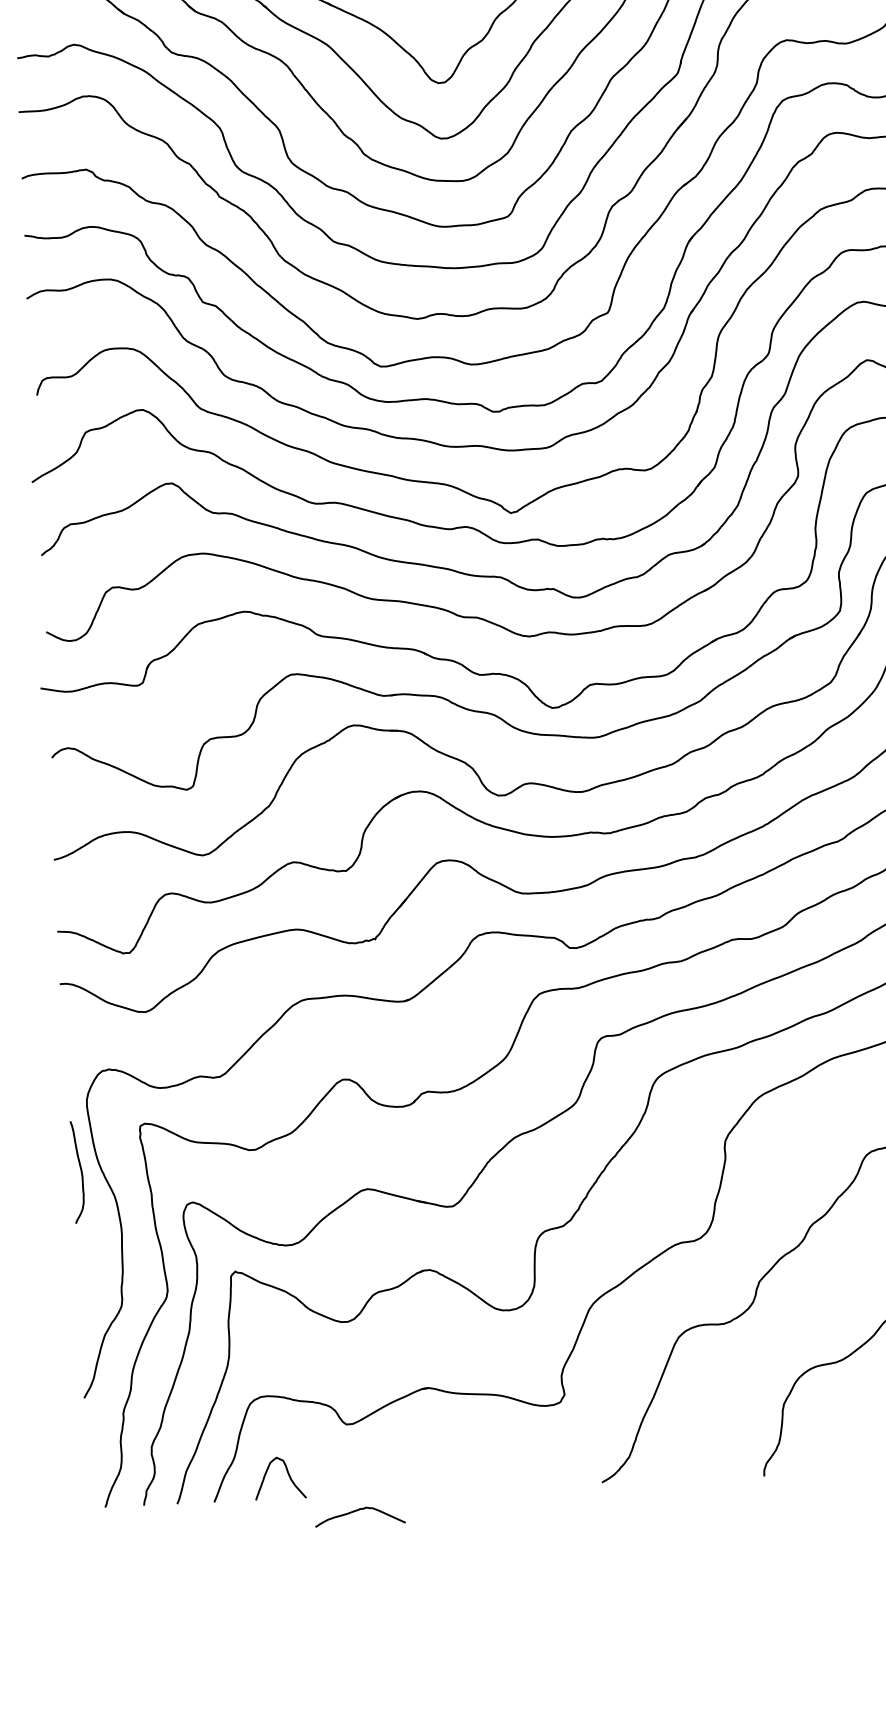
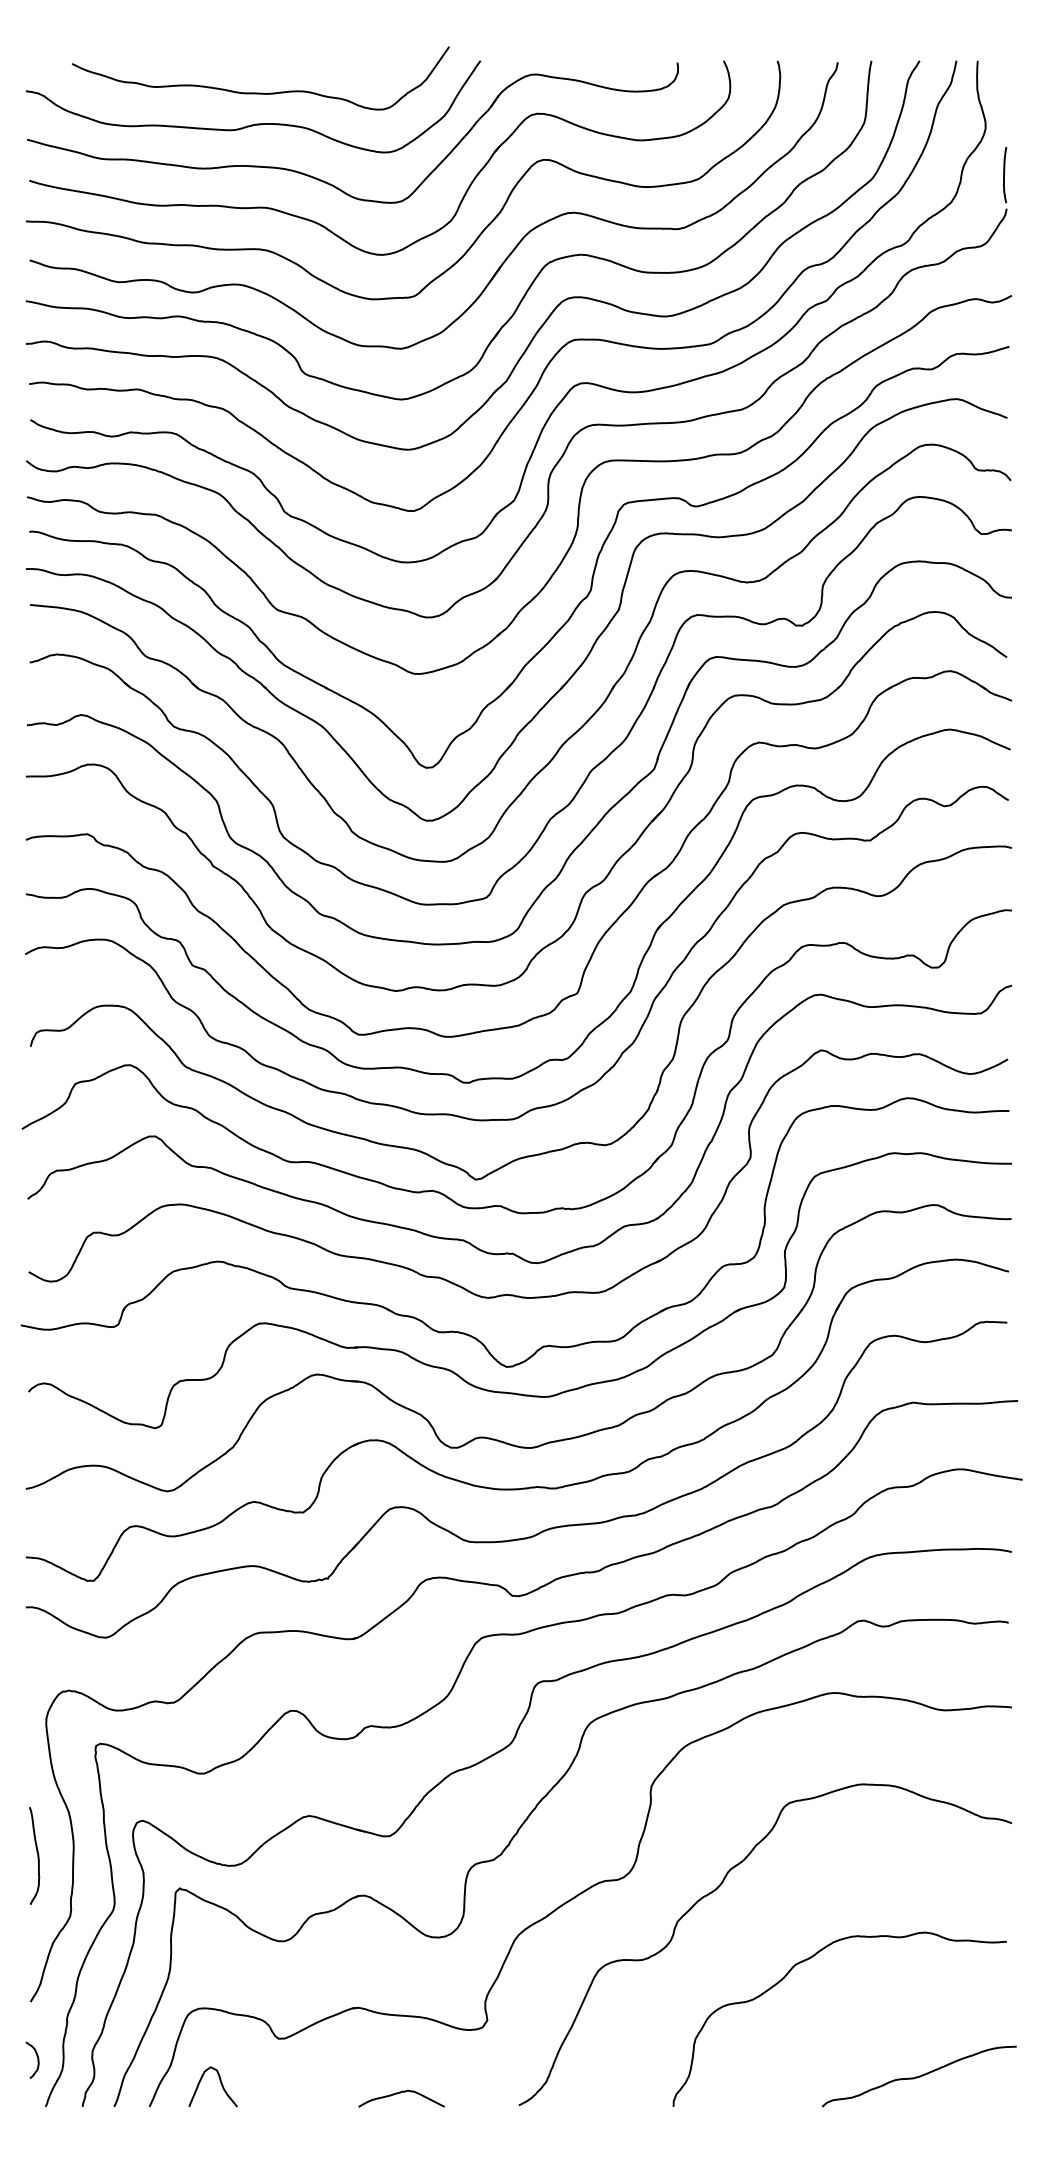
curve: (80, 1171) -> (37, 1855), moved
curve: (93, 1455) -> (36, 2056), added
curve: (358, 1510) -> (400, 2093), moved

